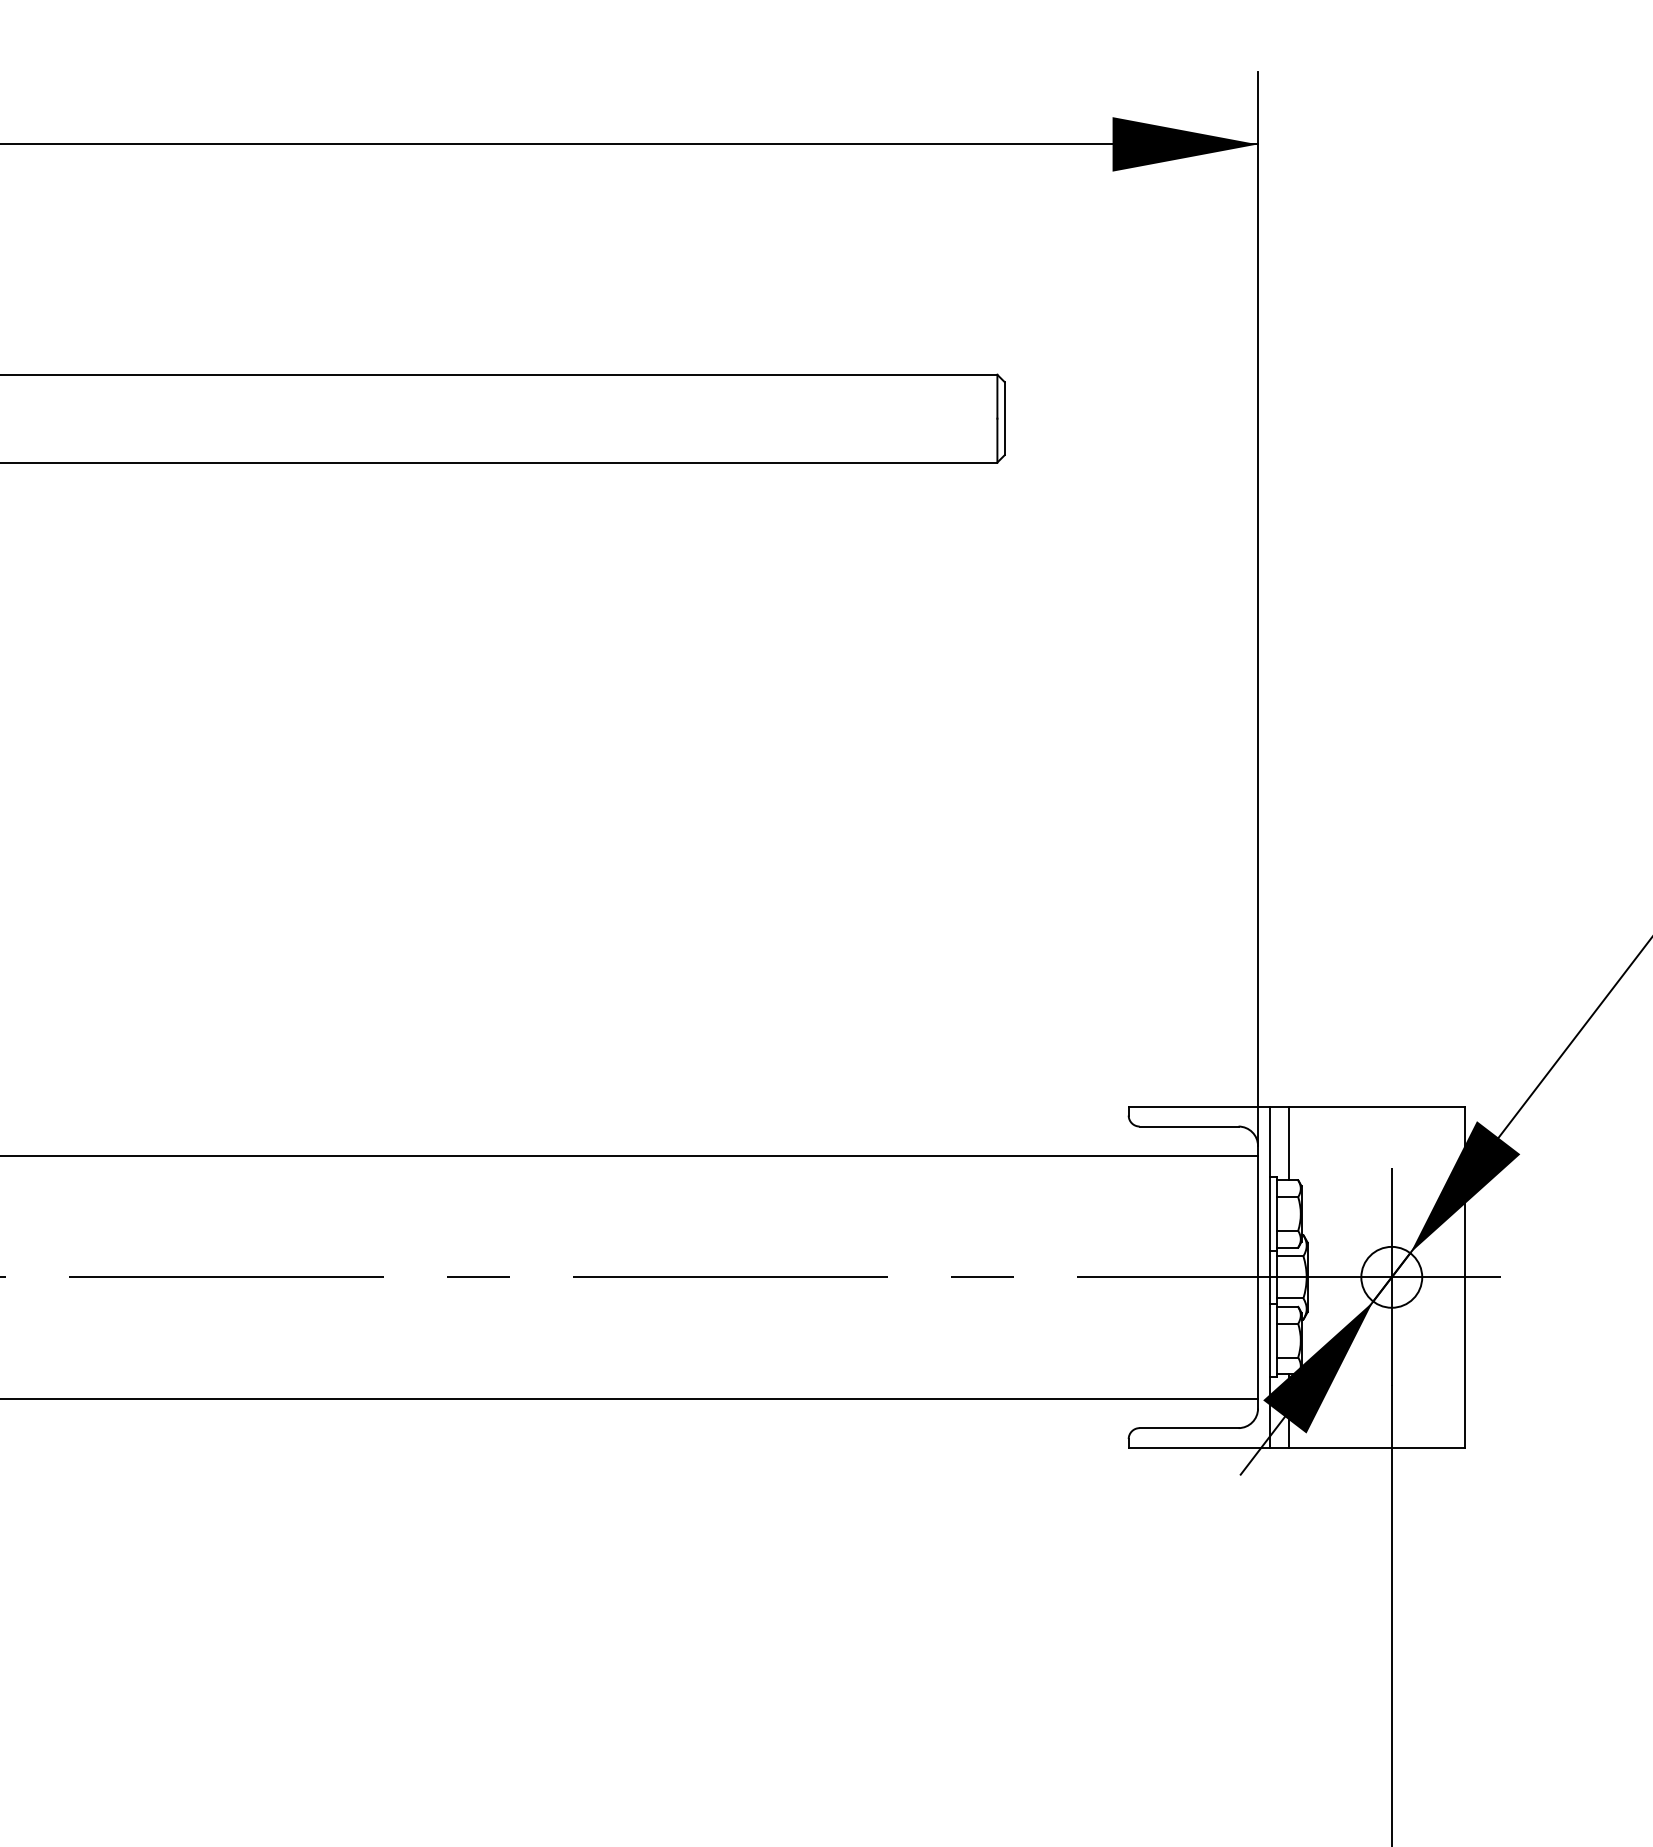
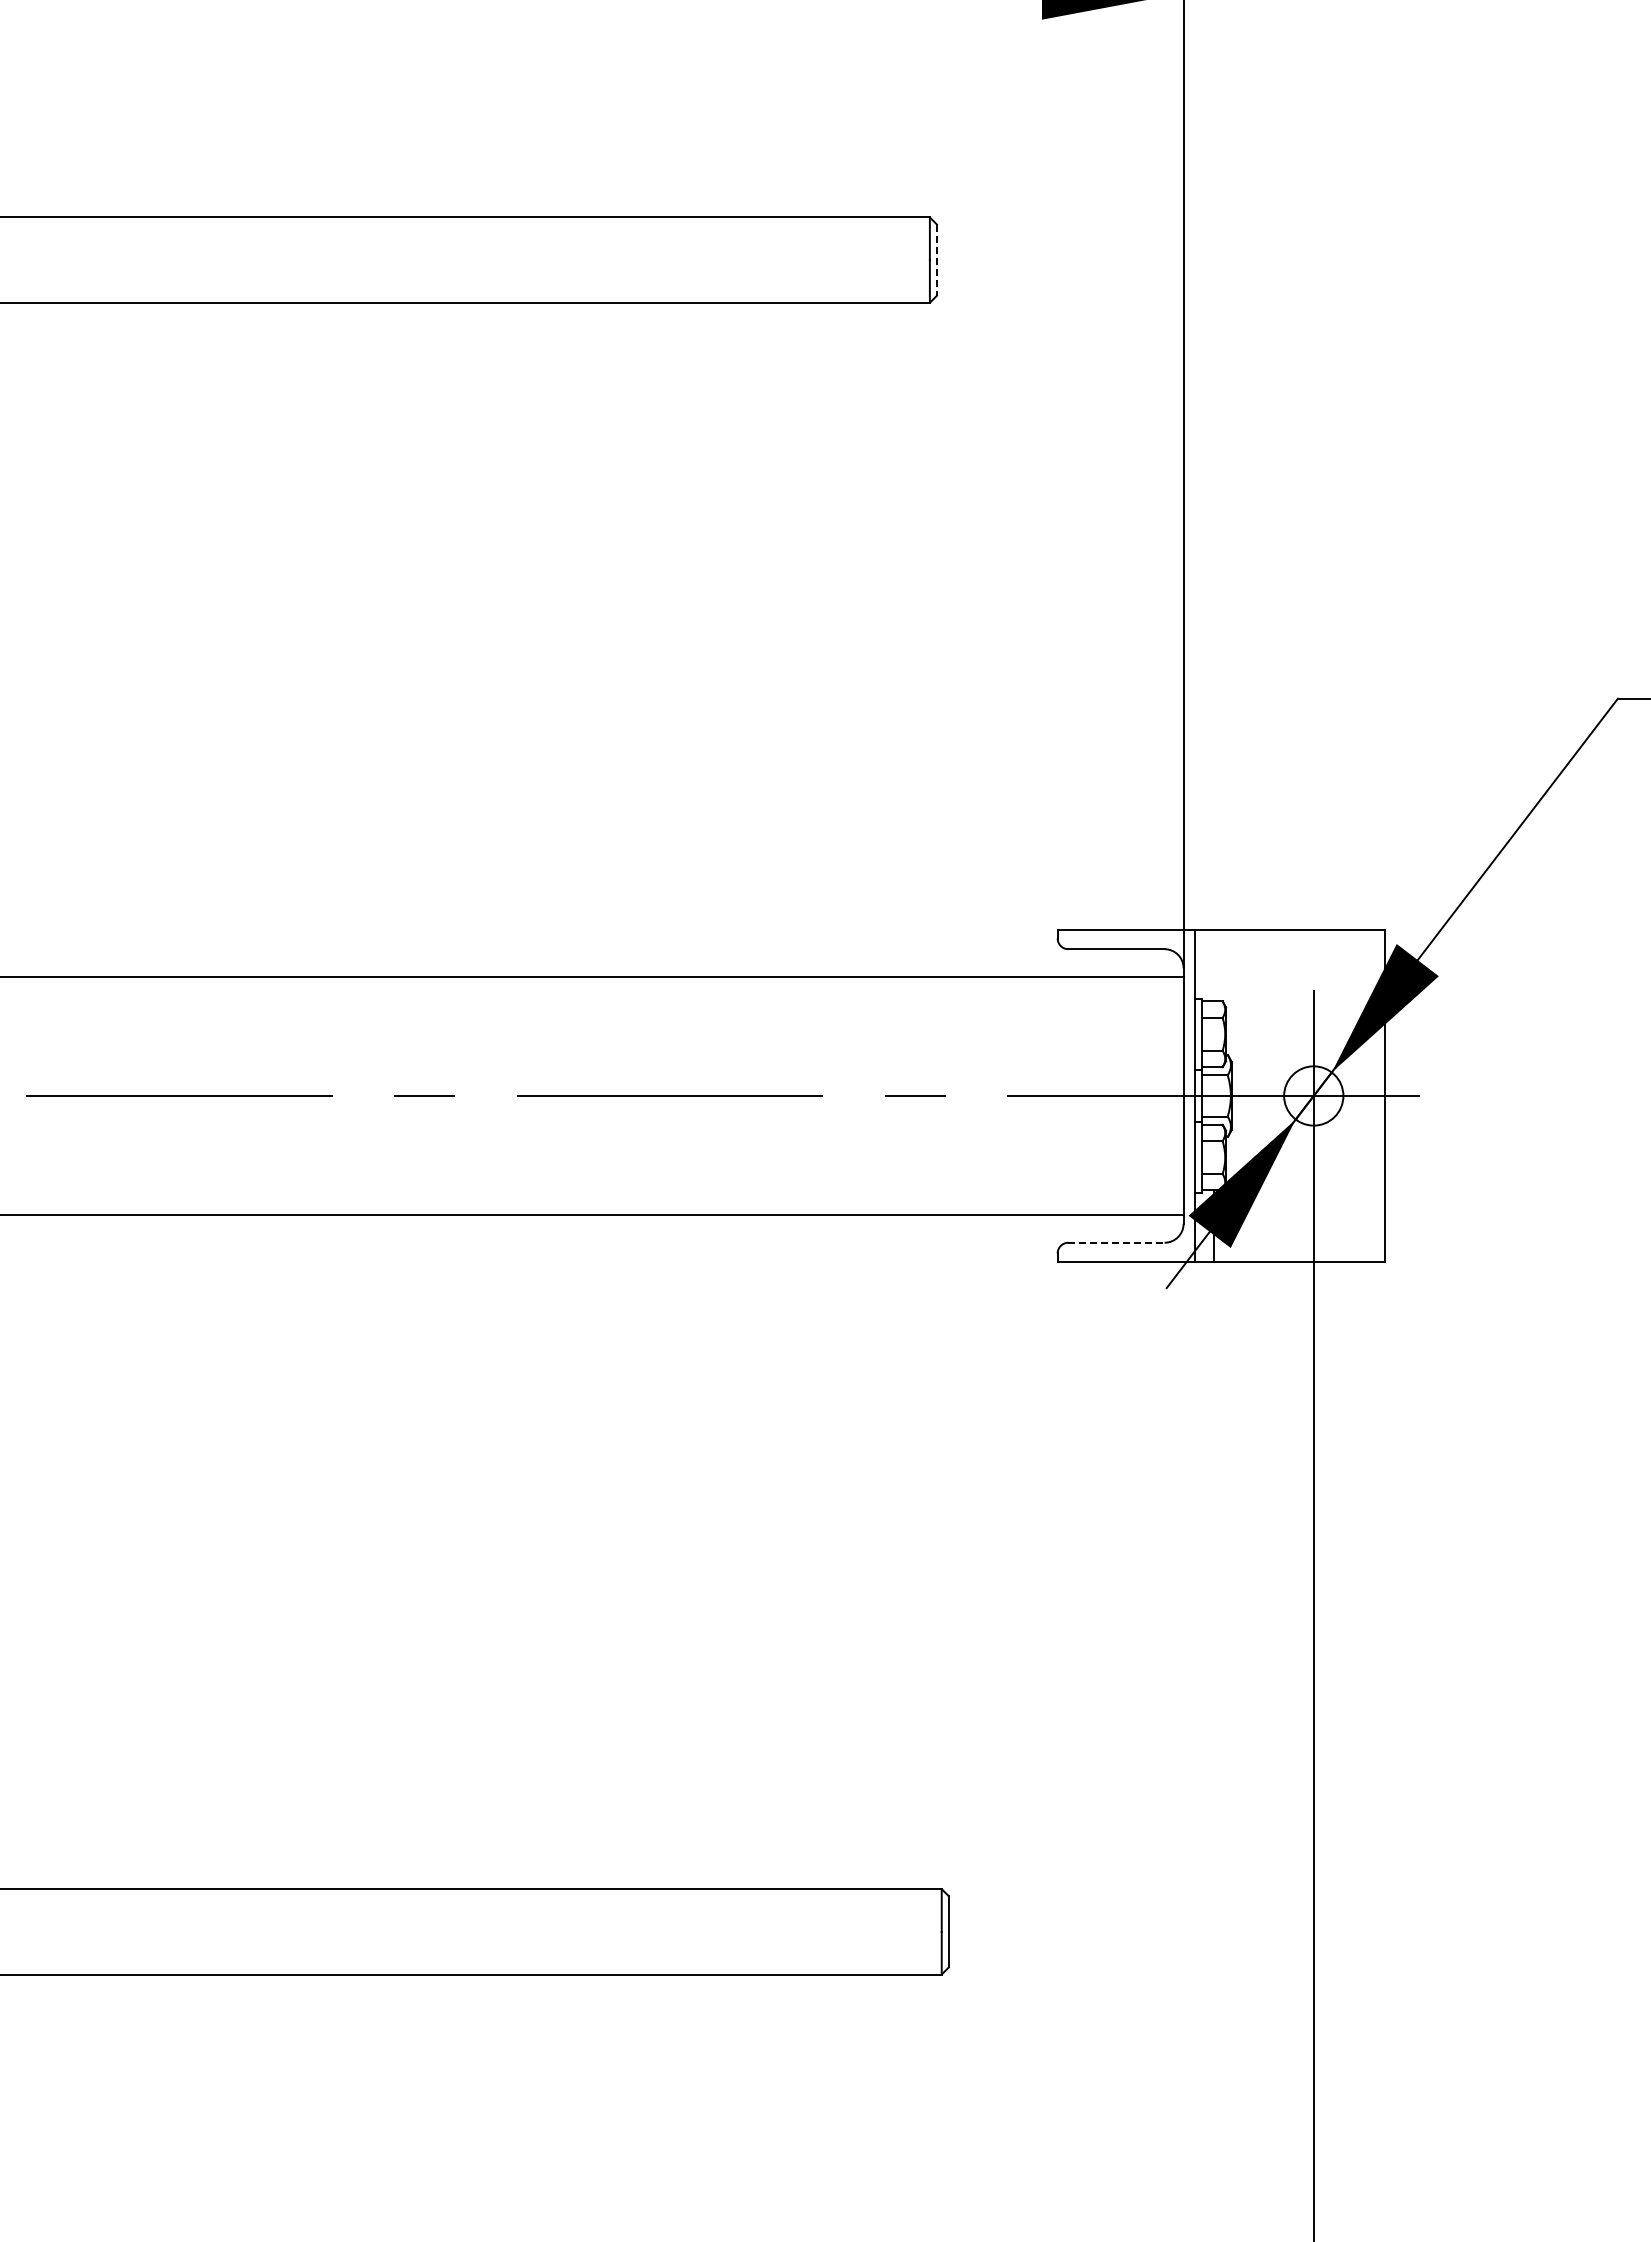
line: (1004, 419) -> (936, 260), solid -> dashed
line: (1289, 1143) -> (1214, 965), removed
line: (1189, 1427) -> (1116, 1242), solid -> dashed

